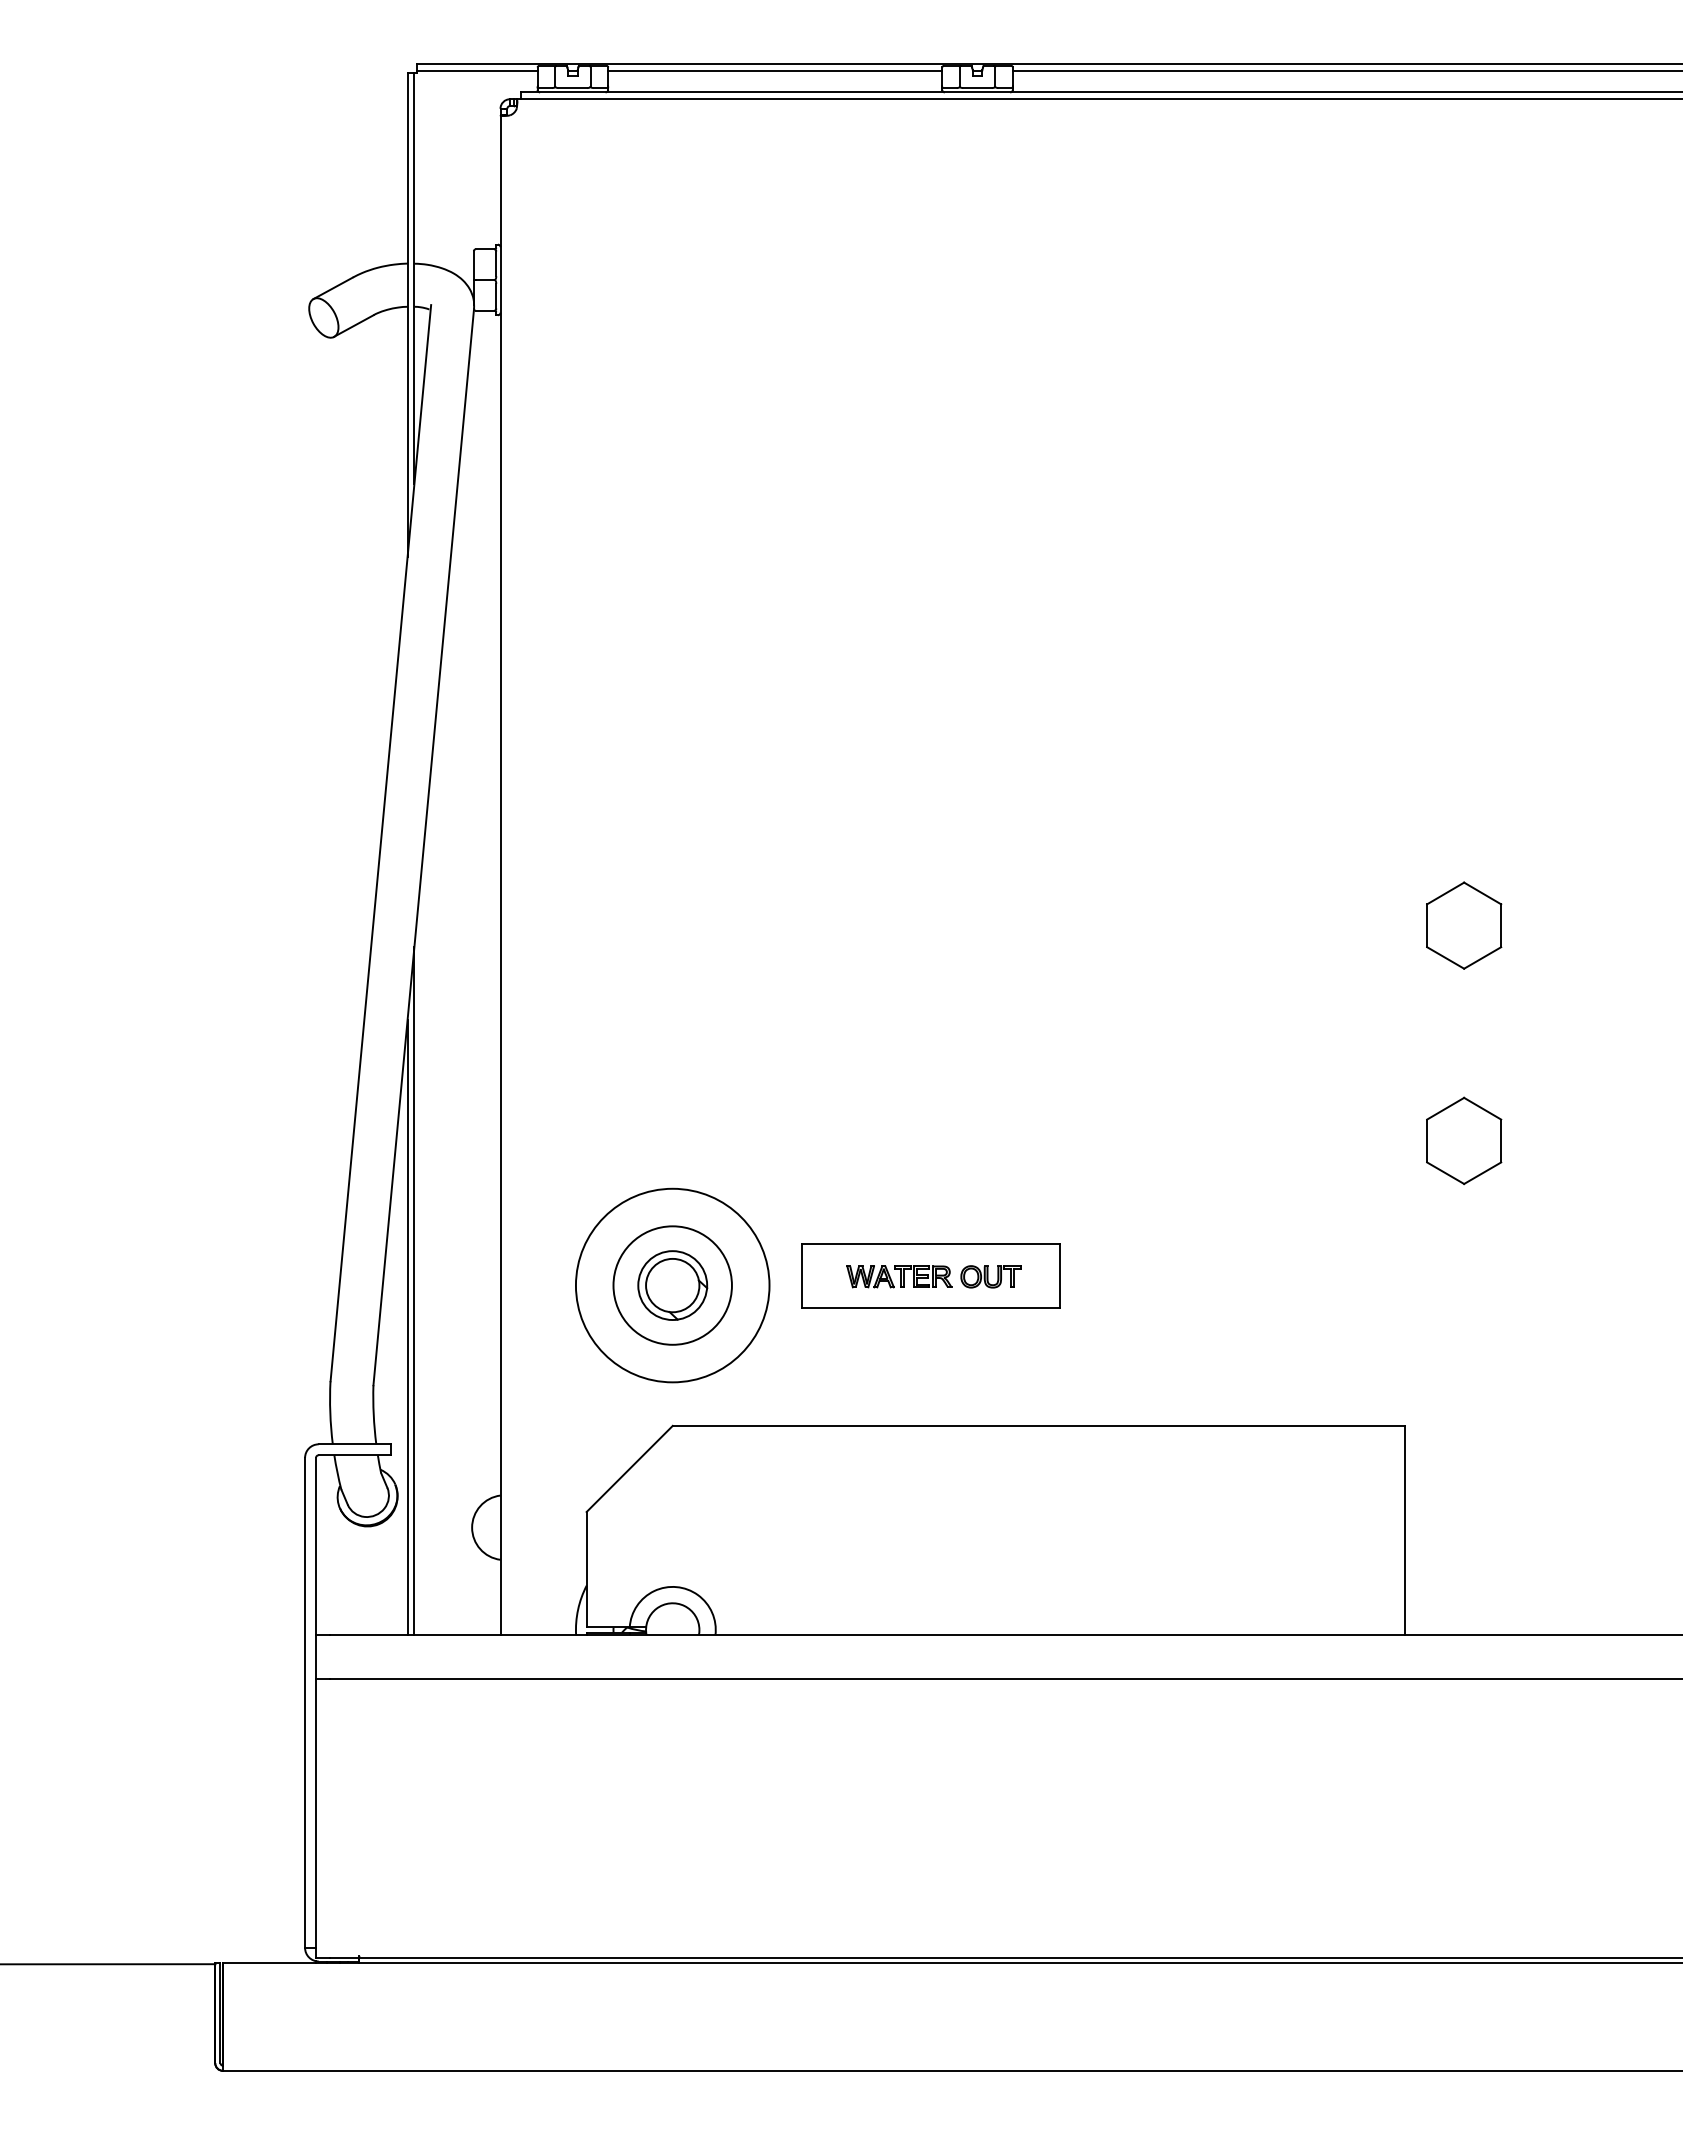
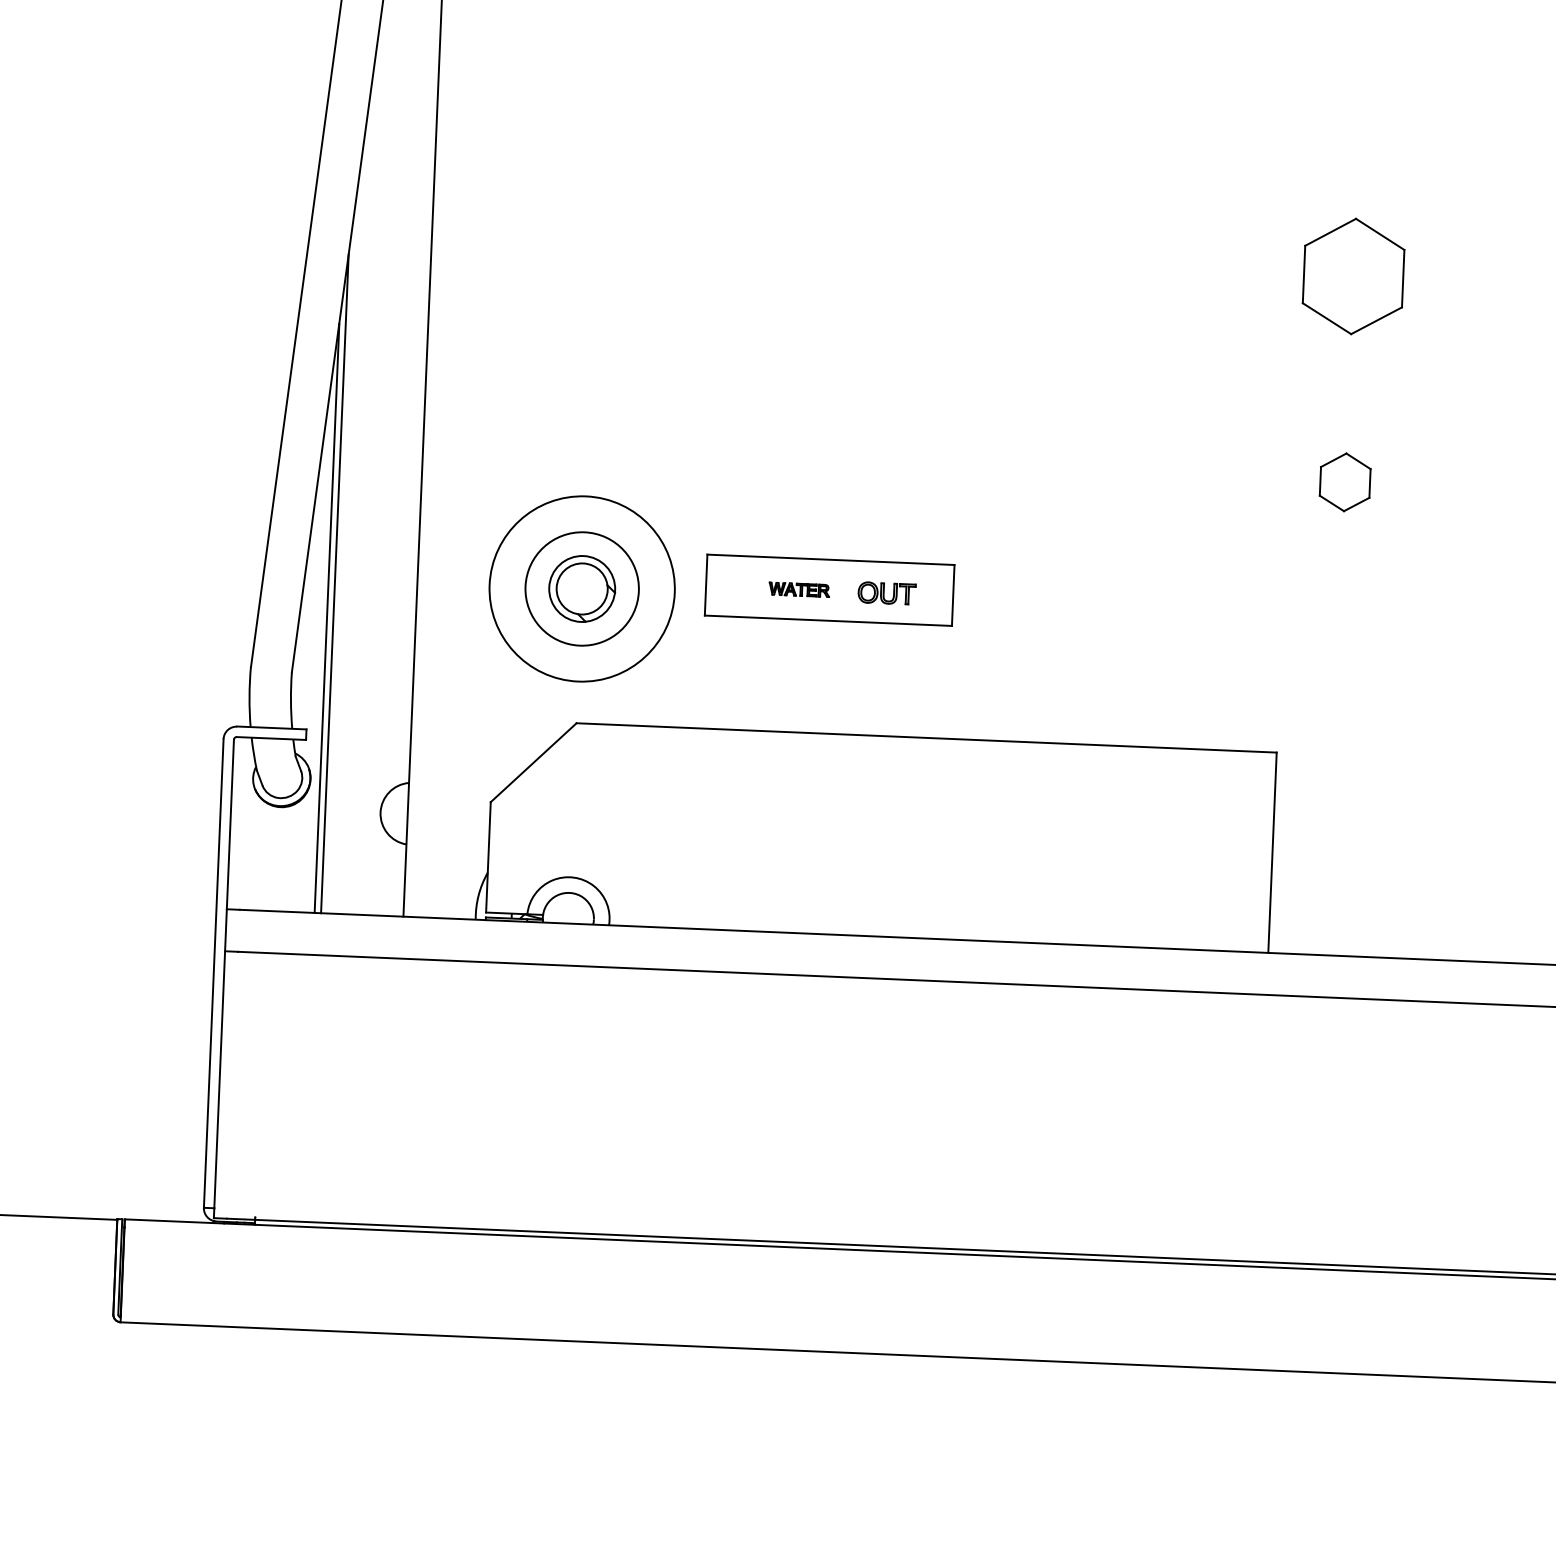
part: (1464, 925) -> (1354, 276), size x1.4
part: (1464, 1140) -> (1345, 481), size x0.7
part: (899, 1276) -> (799, 589), size x0.6

